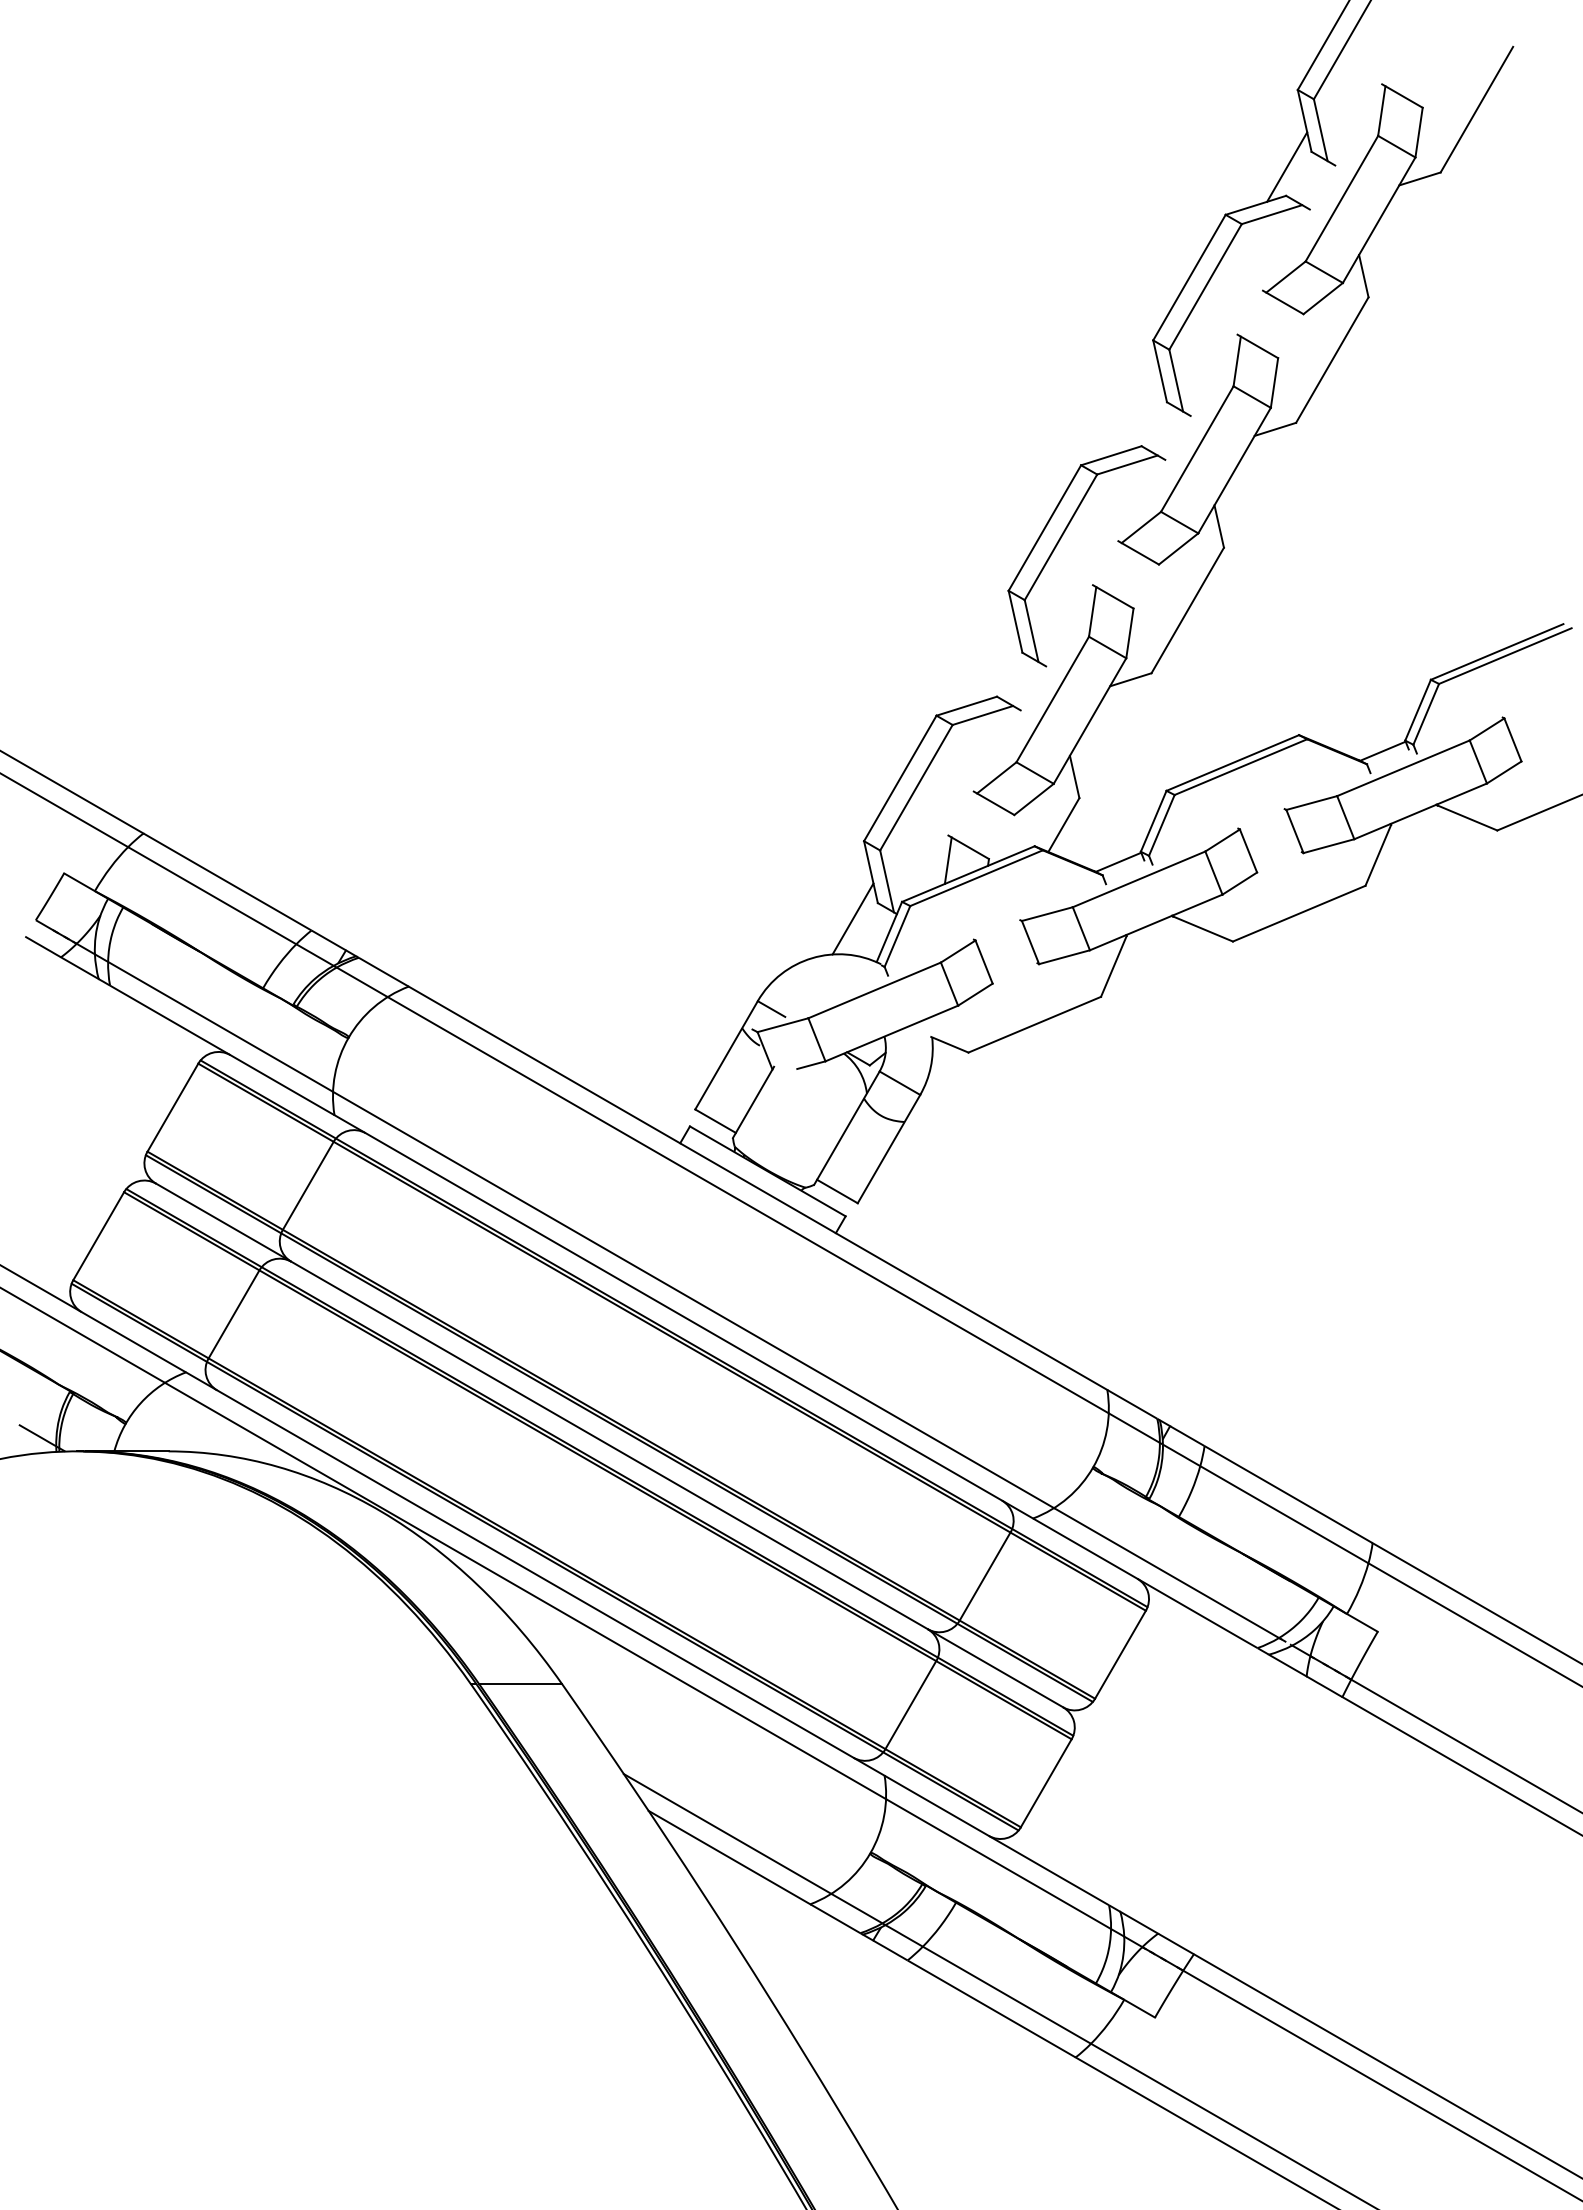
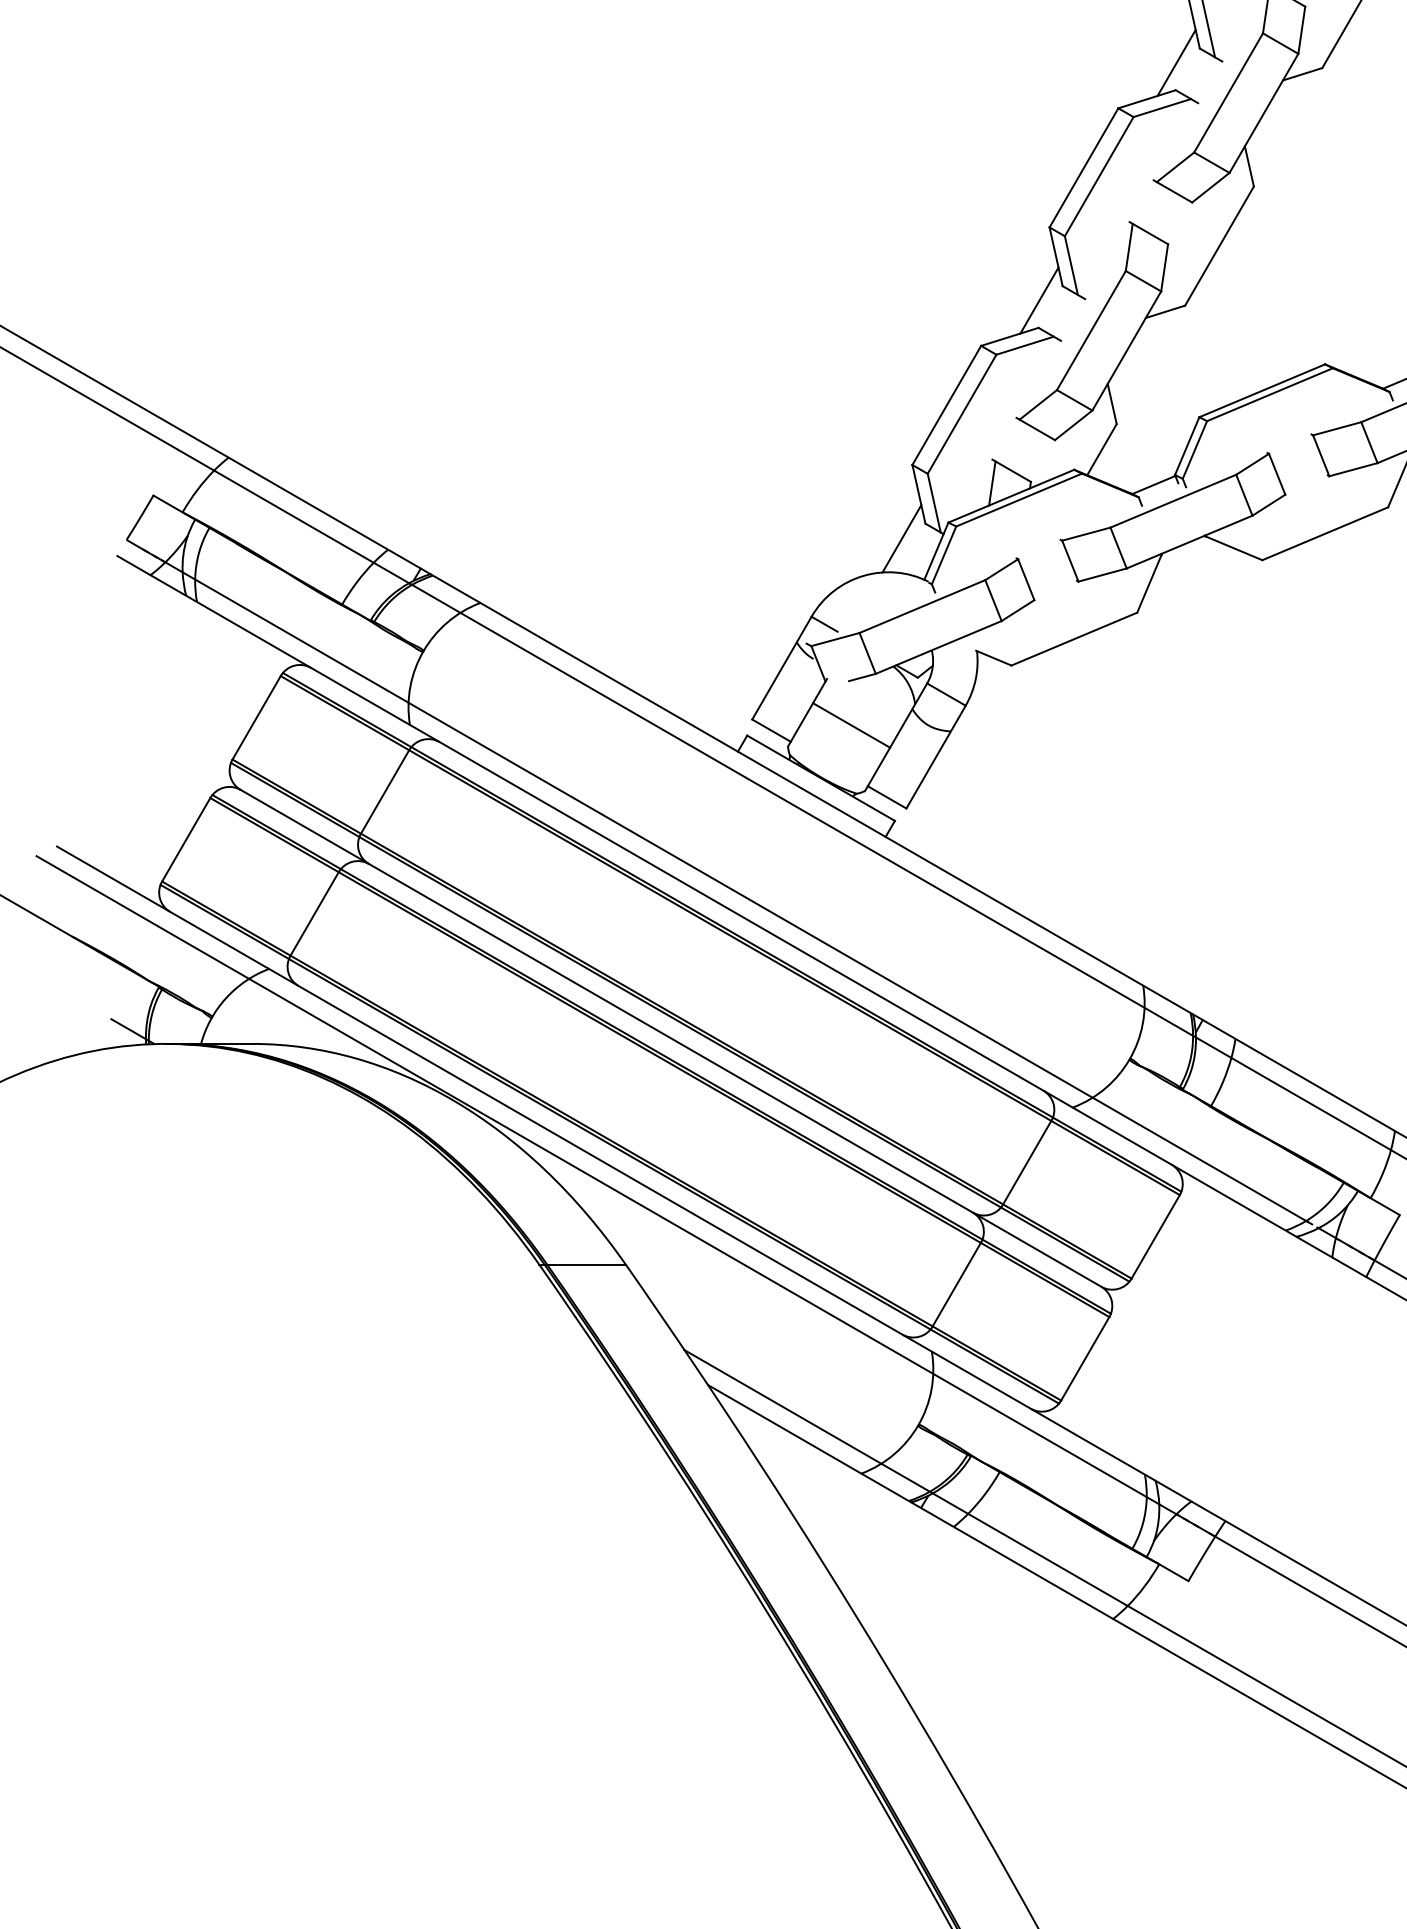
line: (1142, 417) -> (1176, 62), added
line: (997, 667) -> (1039, 300), added
line: (799, 1115) -> (851, 725), added

